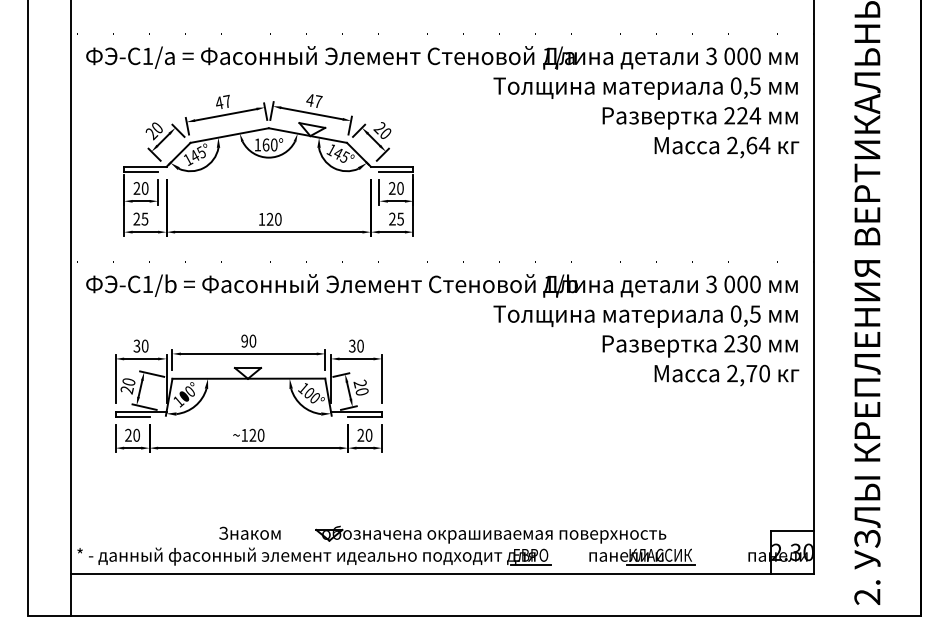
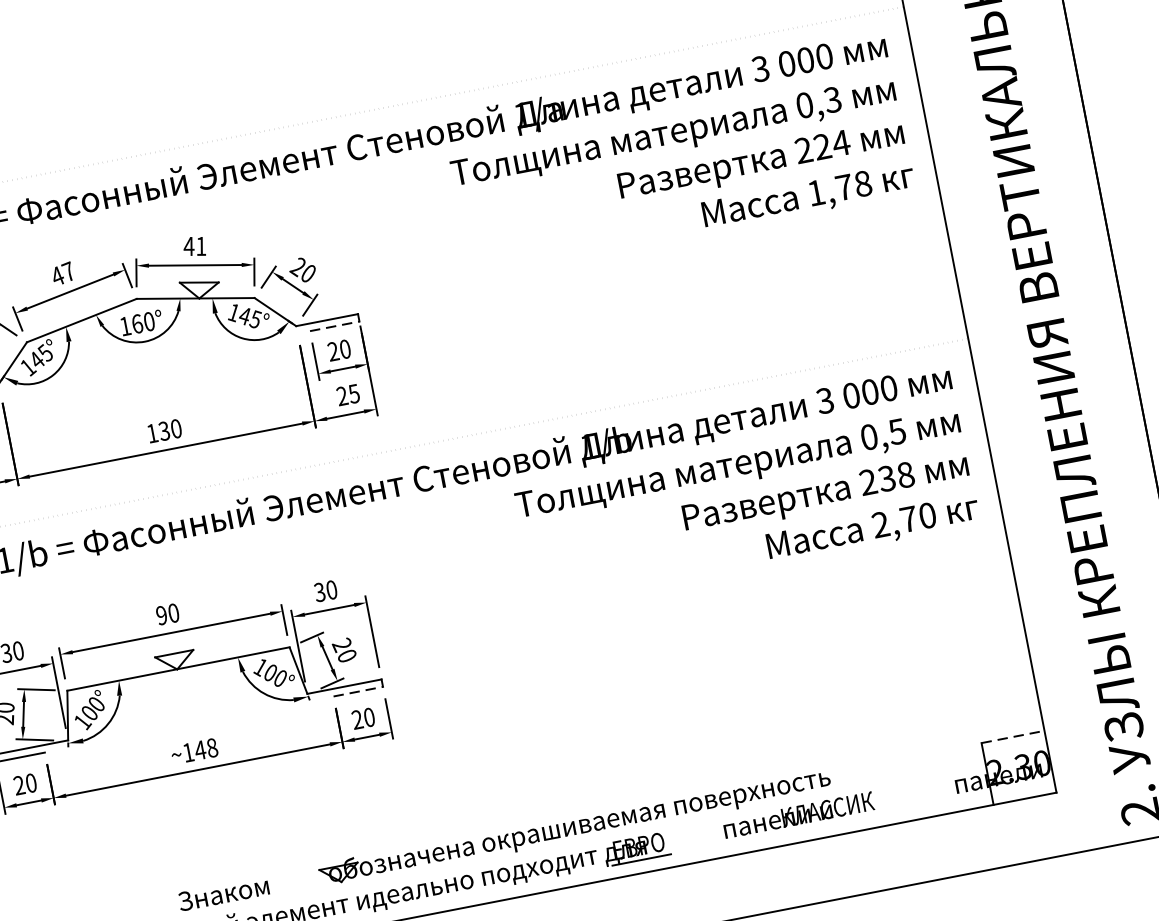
text: (755, 85) -> (832, 99), 0,5 -> 0,3
text: (318, 101) -> (201, 245), 47 -> 41
text: (748, 145) -> (839, 188), 2,64 -> 1,78
line: (396, 171) -> (334, 325), solid -> dashed
text: (269, 219) -> (163, 431), 120 -> 130
text: (755, 343) -> (905, 474), 230 -> 238
line: (364, 416) -> (357, 691), solid -> dashed
text: (256, 434) -> (205, 748), ~120 -> ~148
line: (792, 531) -> (1012, 737), solid -> dashed
line: (661, 564) -> (831, 822), removed

